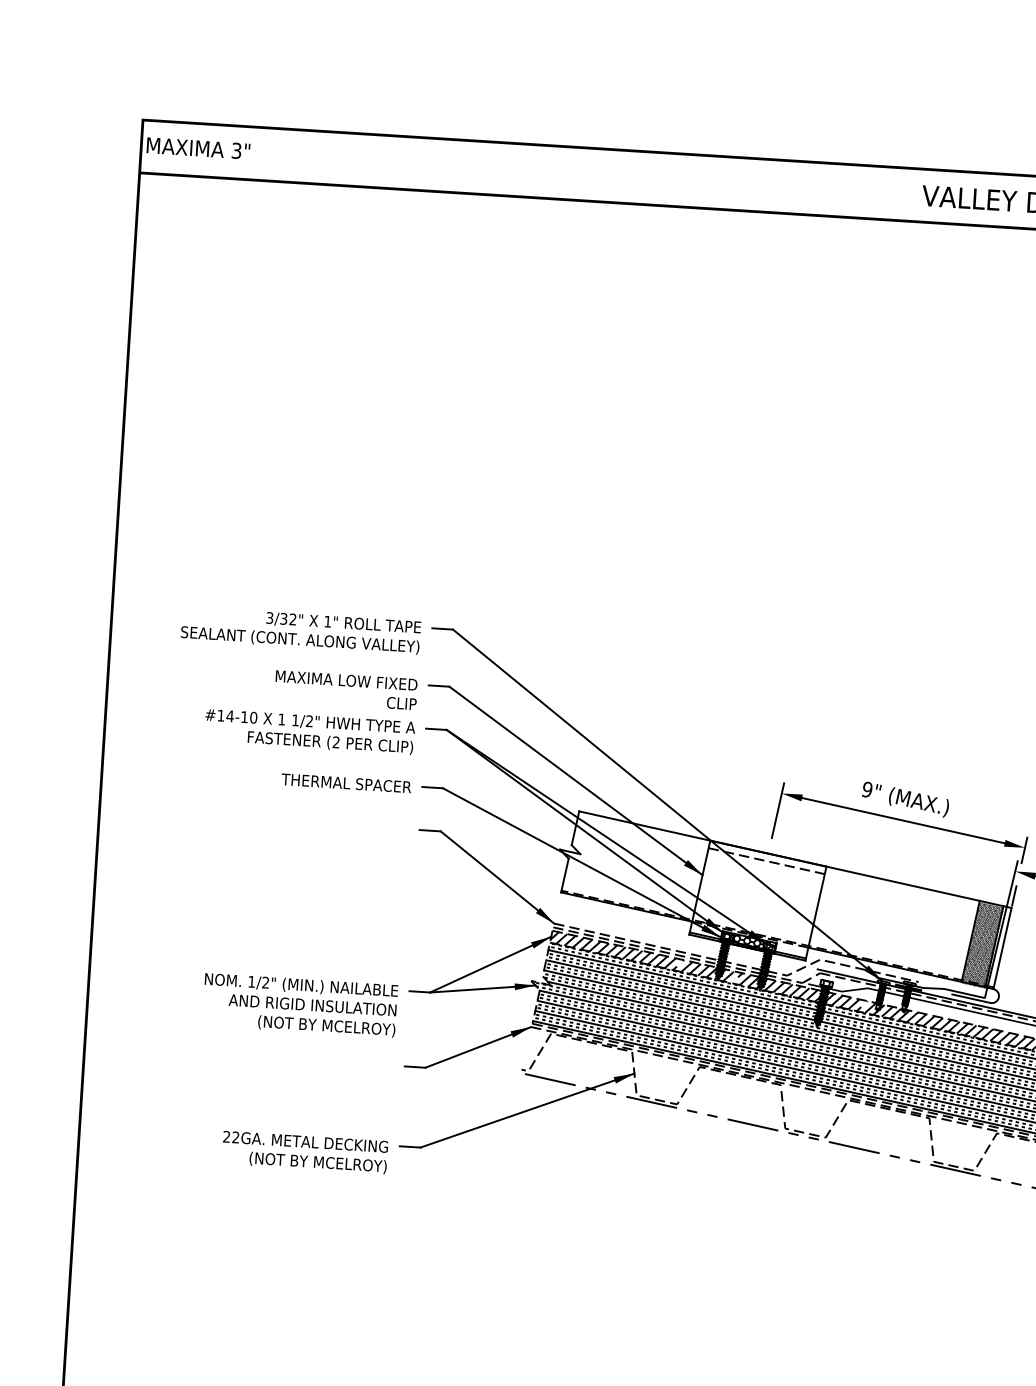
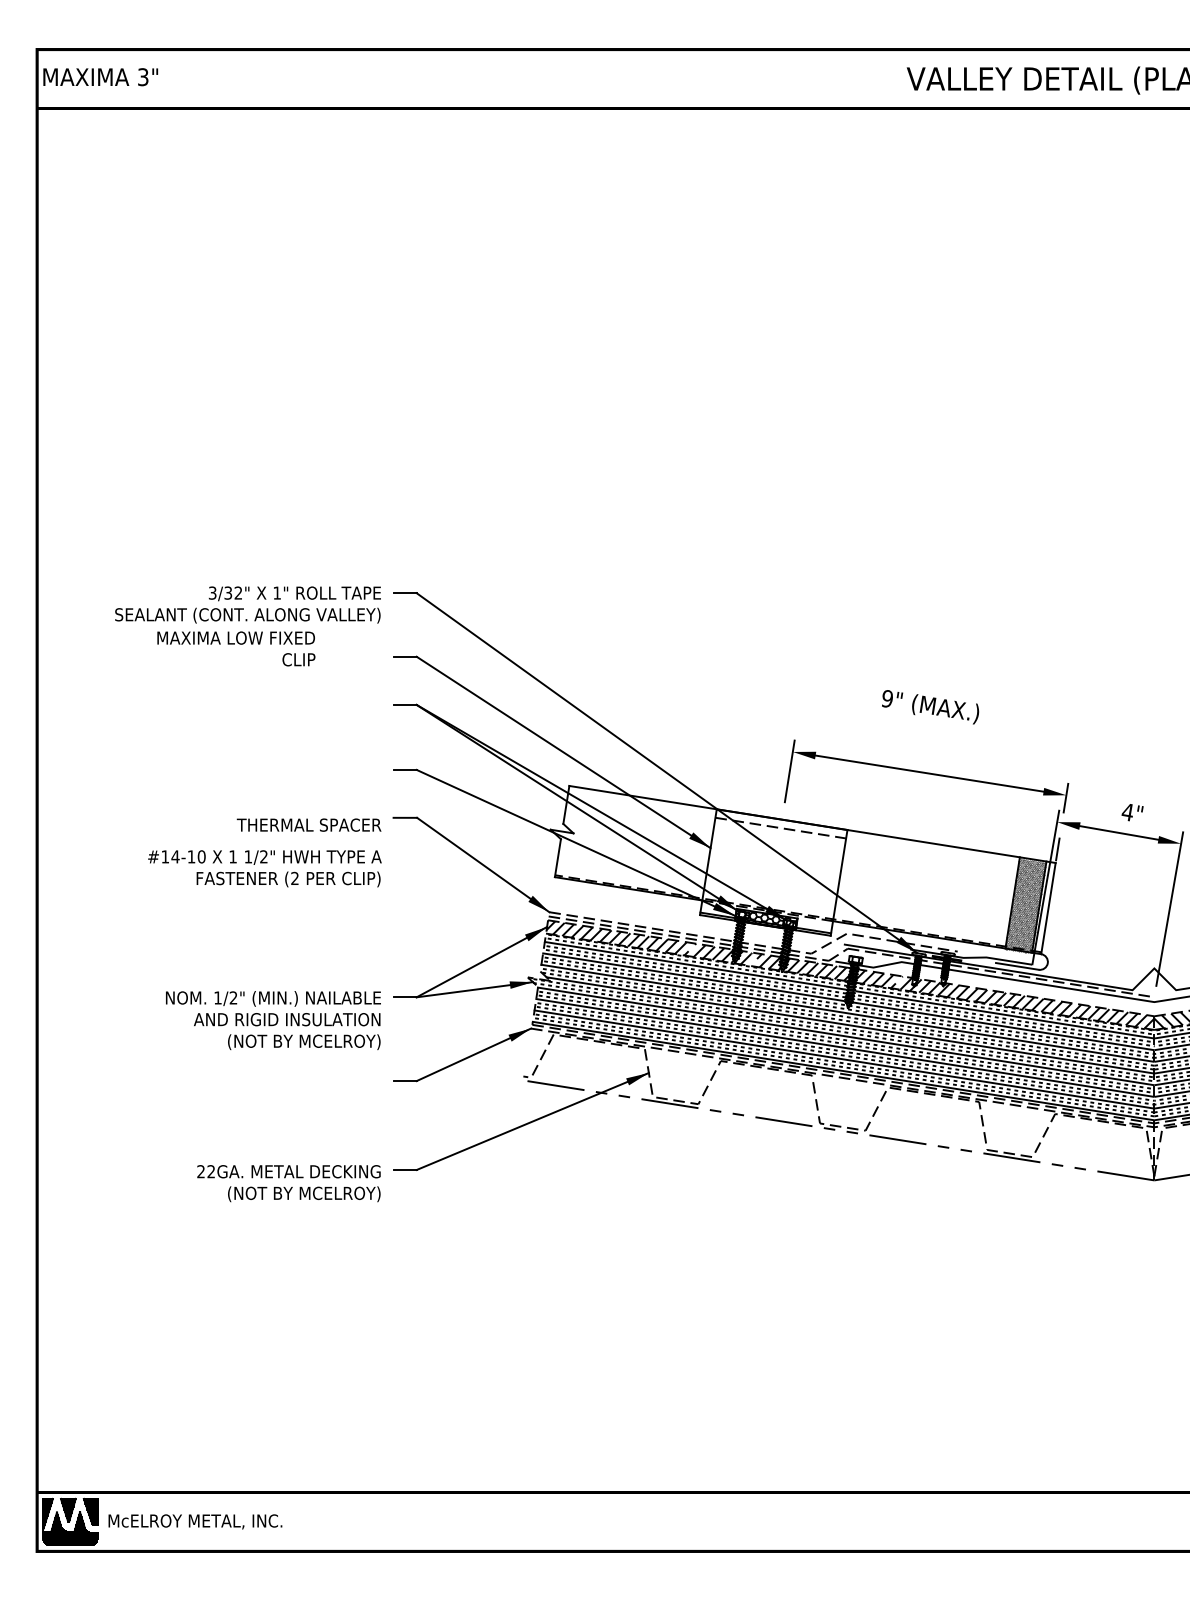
text: (346, 689) -> (236, 648), moved
text: (309, 731) -> (264, 868), moved
text: (345, 782) -> (308, 824), moved
text: (905, 799) -> (930, 707), moved

